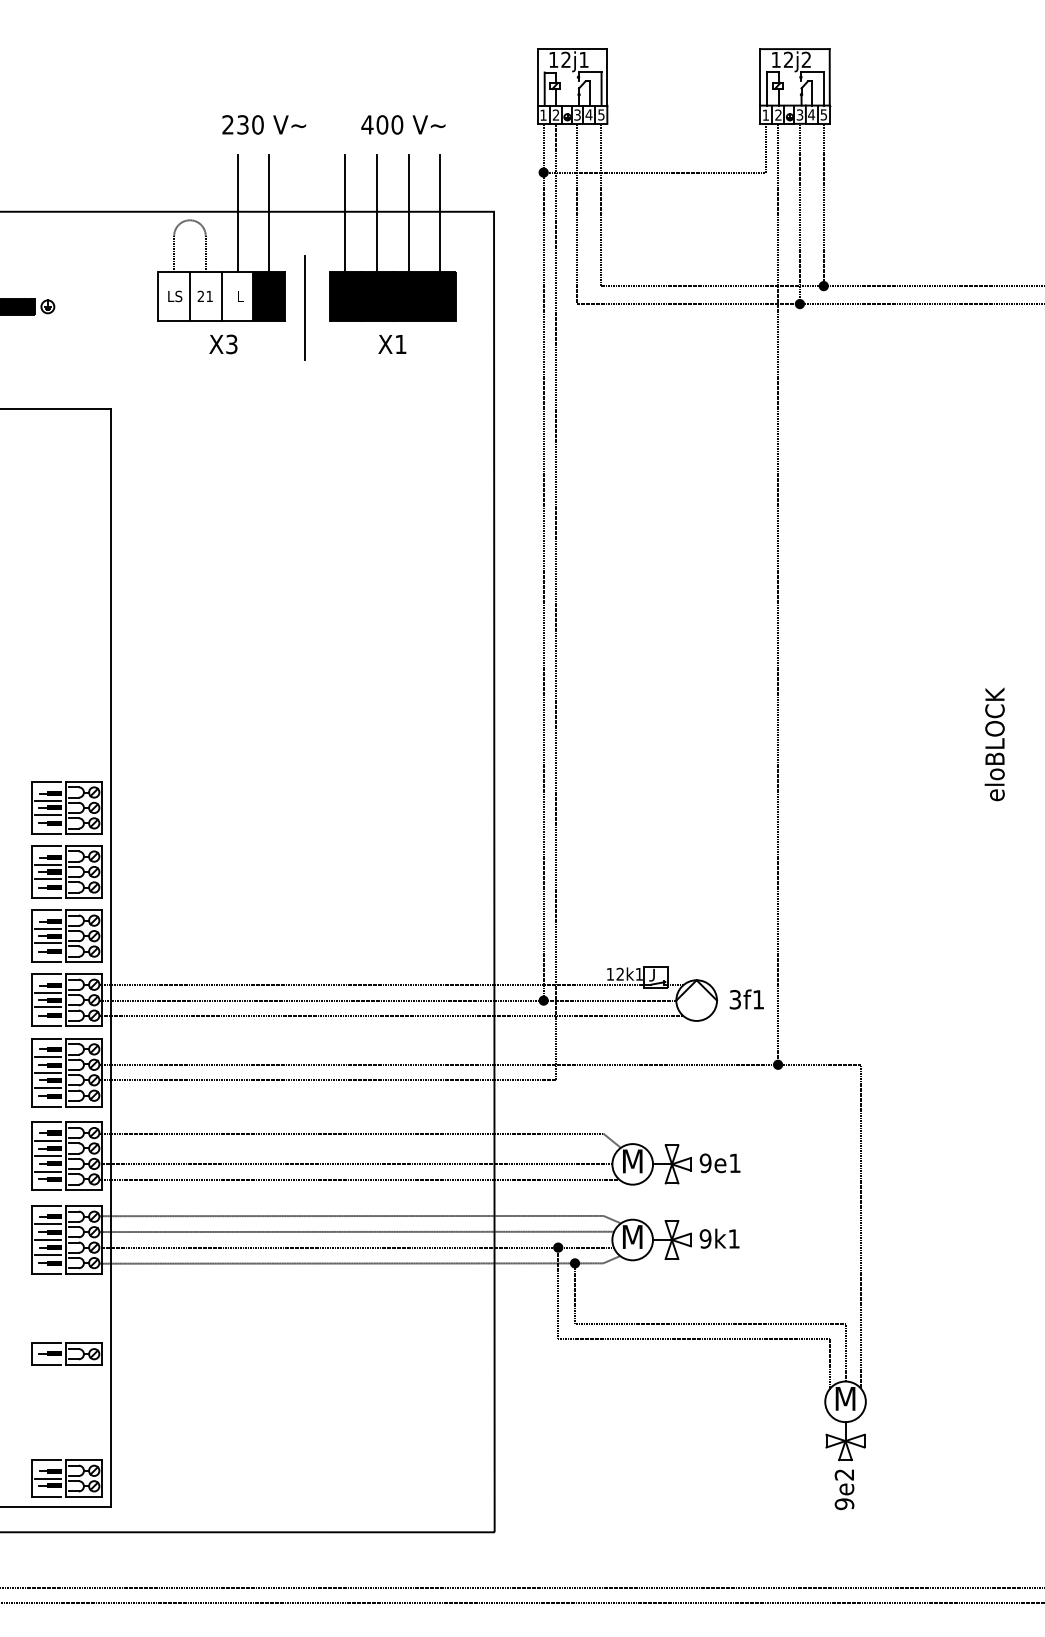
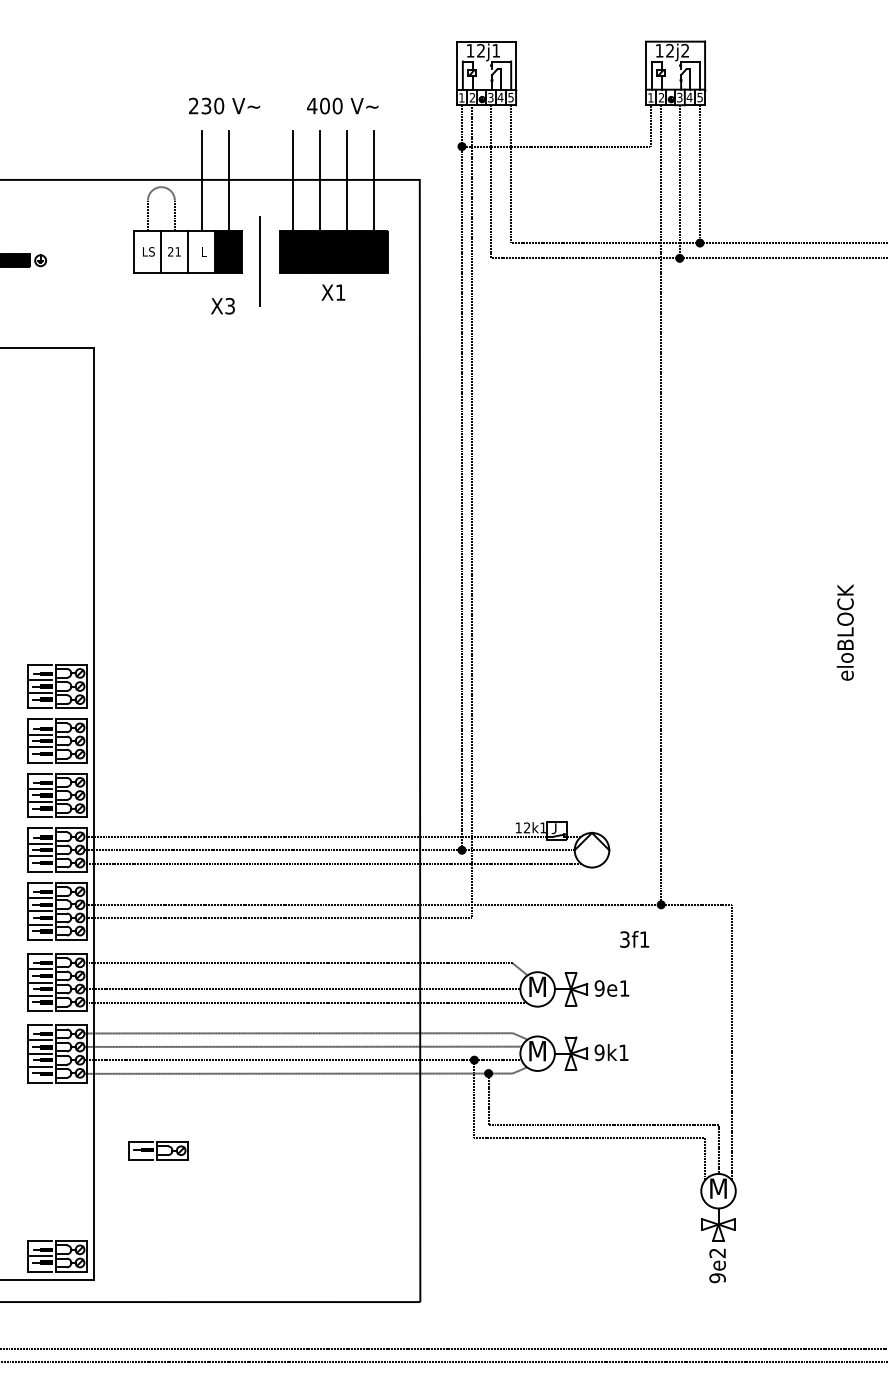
text: (223, 344) -> (223, 306), moved
text: (746, 999) -> (634, 939), moved
part: (66, 1353) -> (157, 1150), moved

